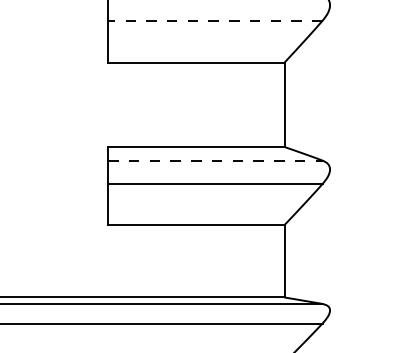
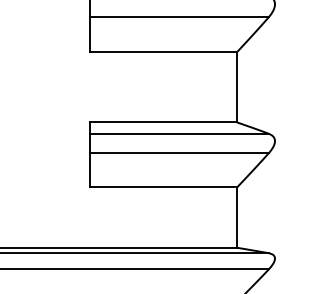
line: (214, 21) -> (178, 17), dashed -> solid
line: (215, 160) -> (179, 133), dashed -> solid

